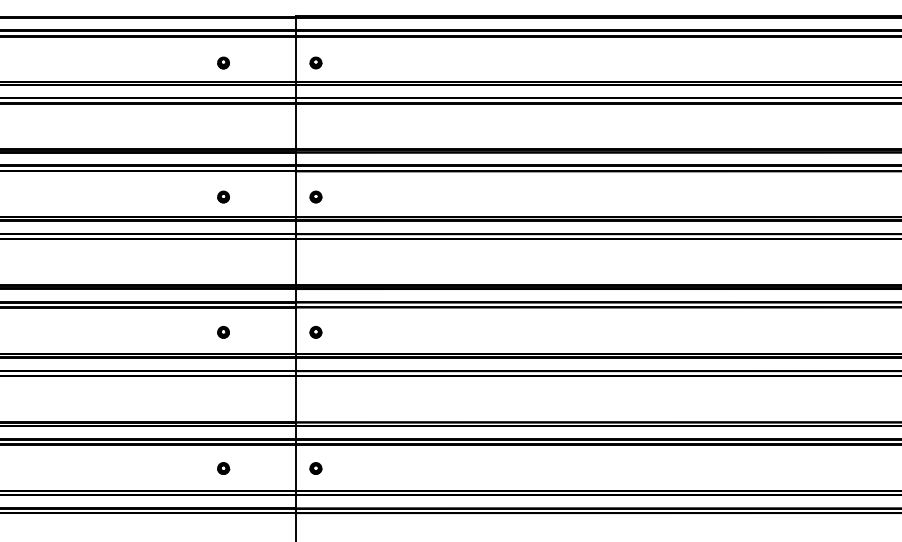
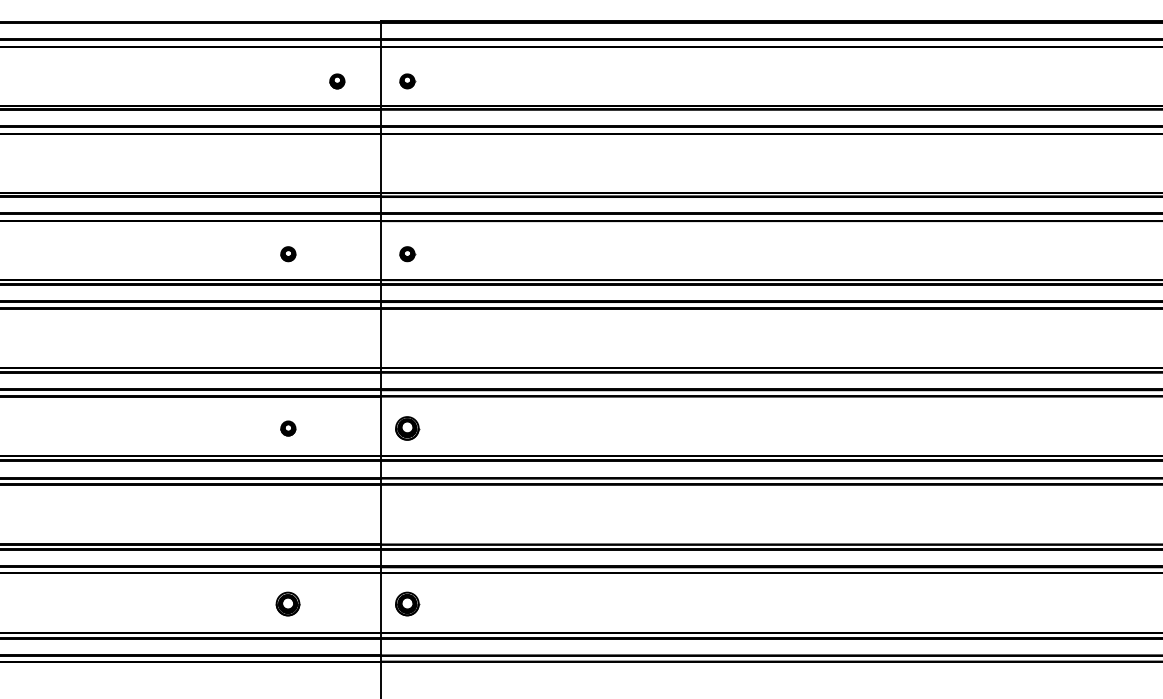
part: (223, 62) -> (337, 80), moved
part: (315, 332) -> (406, 428), size x1.6
part: (223, 468) -> (288, 604), size x1.6
part: (315, 468) -> (406, 604), size x1.6

